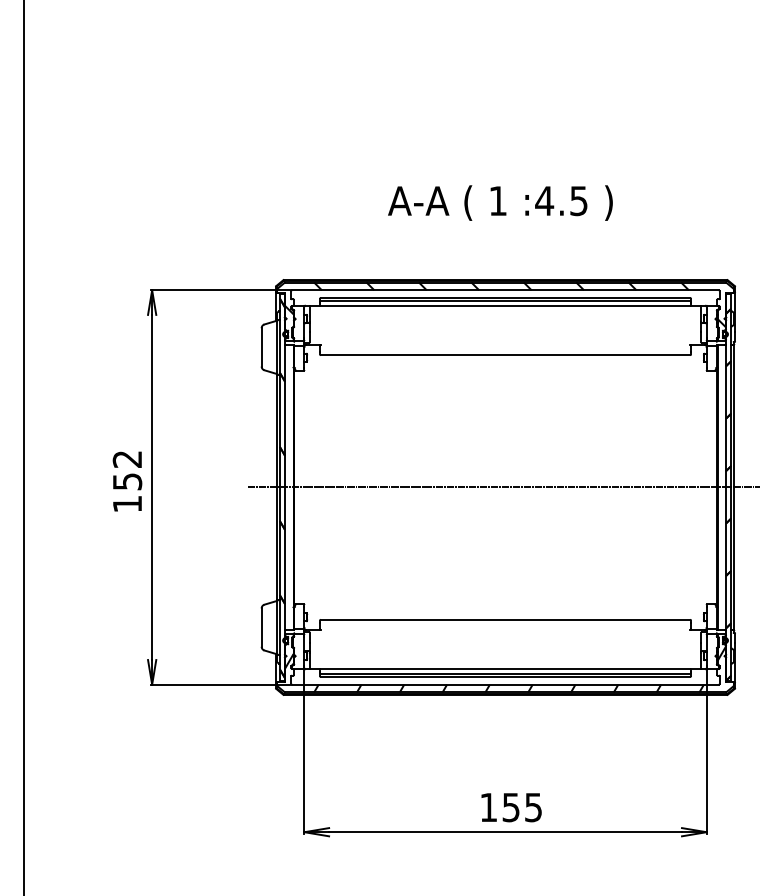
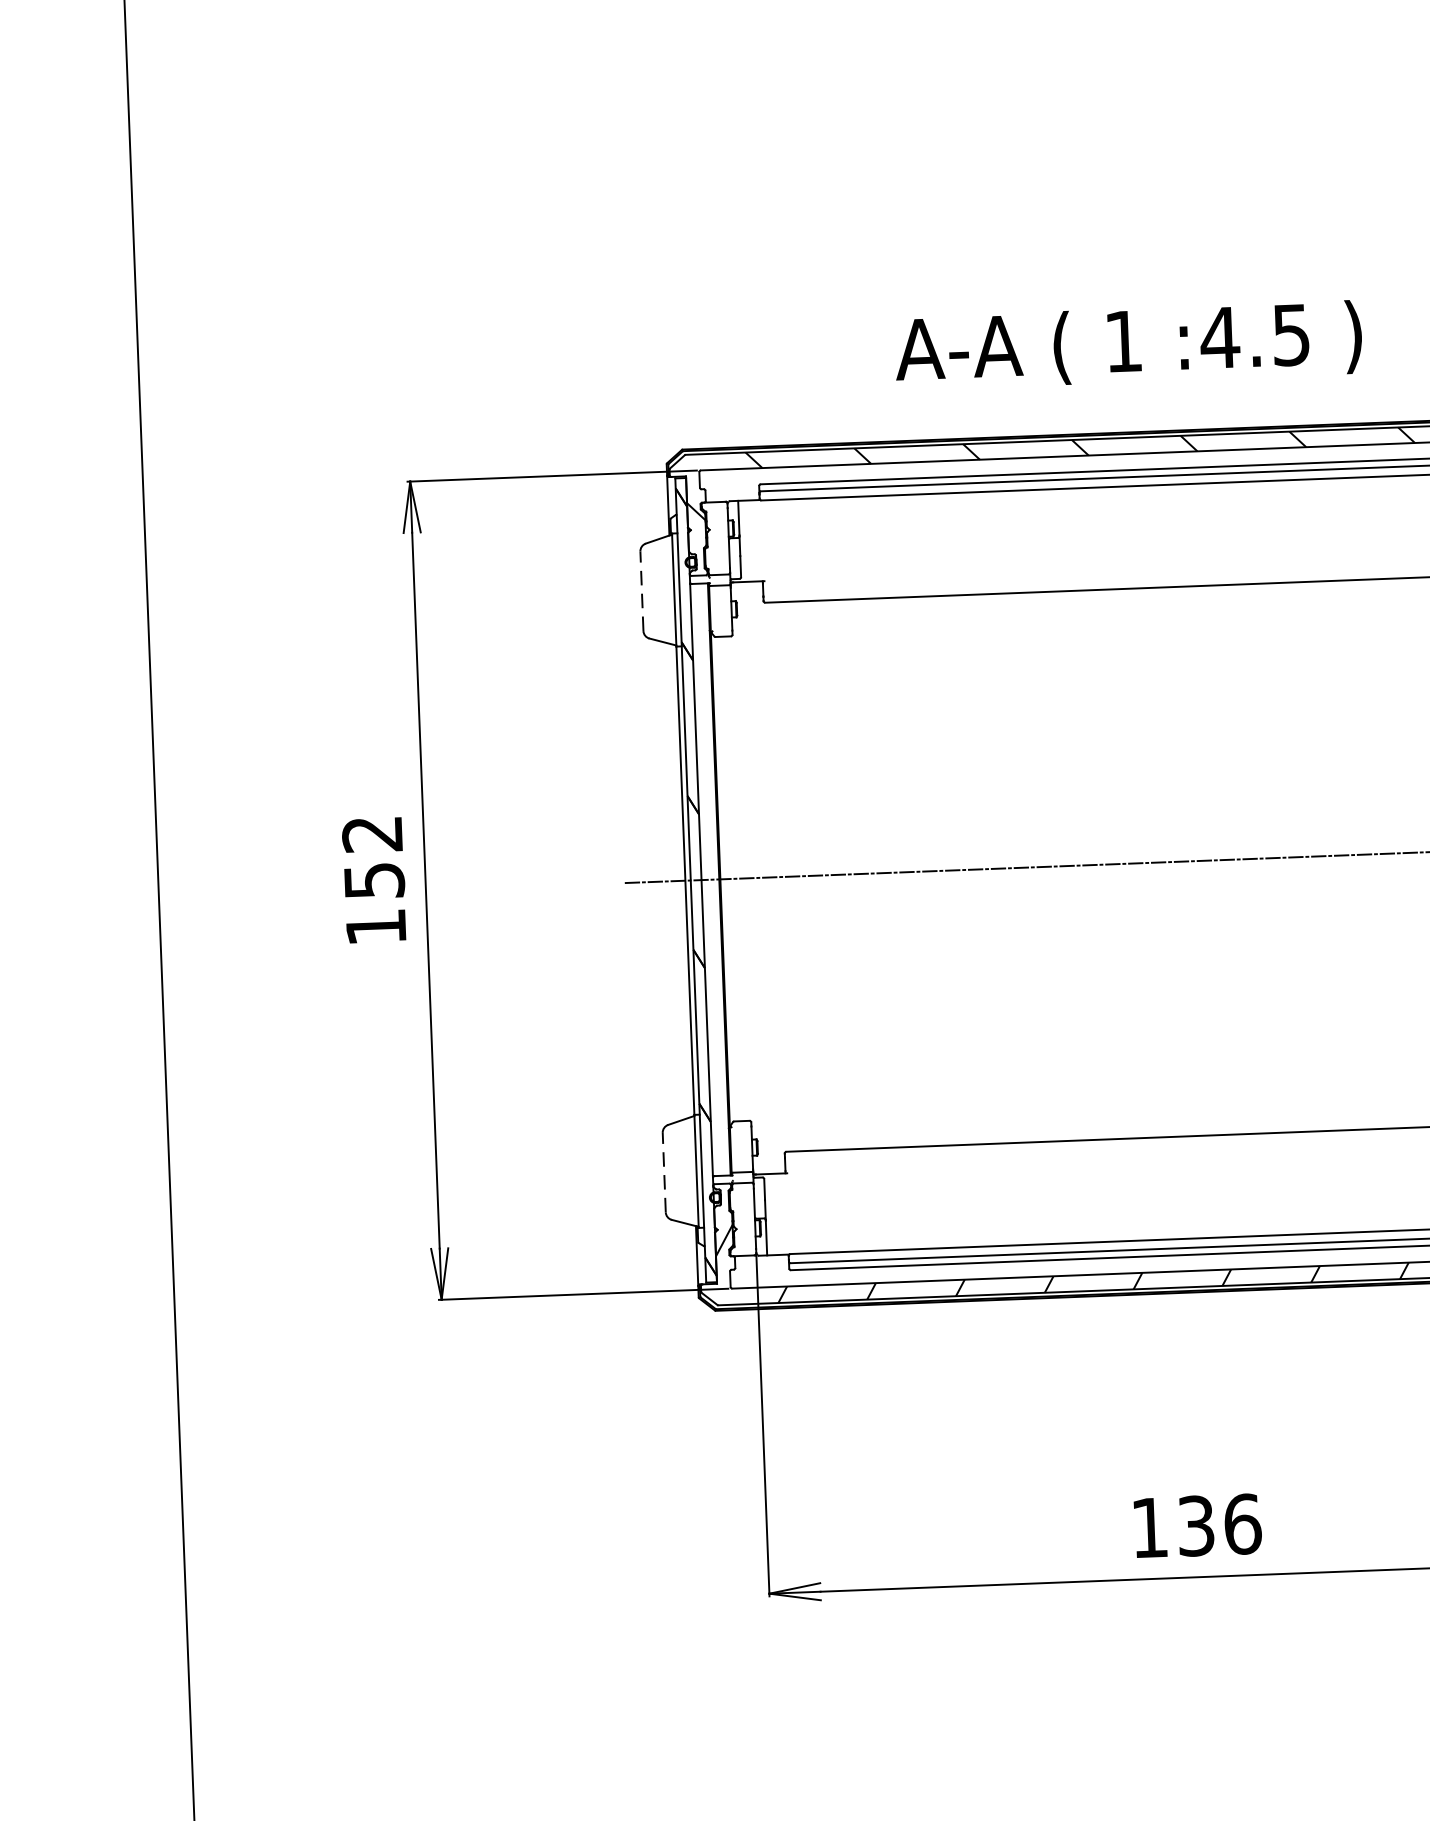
text: (500, 202) -> (1128, 344), moved
line: (261, 346) -> (641, 589), solid -> dashed
line: (261, 627) -> (663, 1172), solid -> dashed
text: (522, 807) -> (1219, 1525), 155 -> 136

